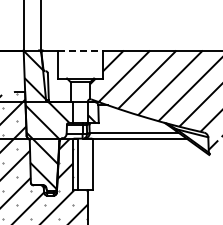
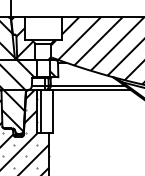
line: (81, 50) -> (44, 17), dashed -> solid
hatch: (54, 74) -> (21, 37), added

